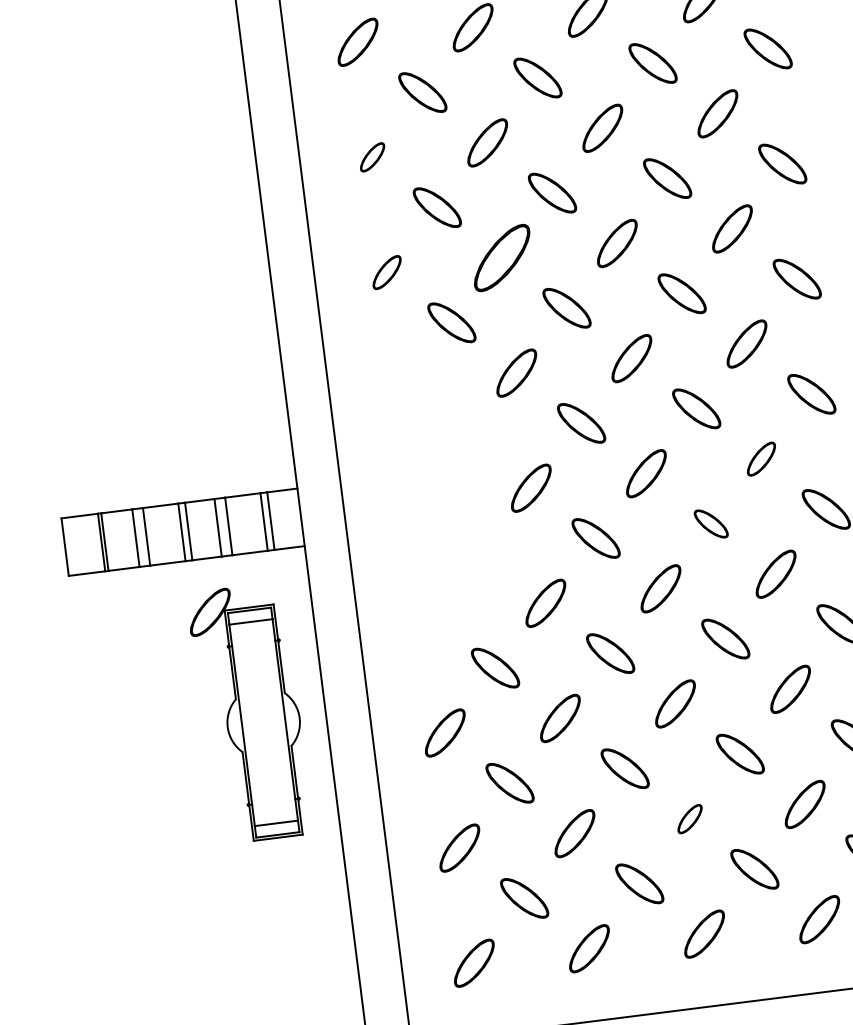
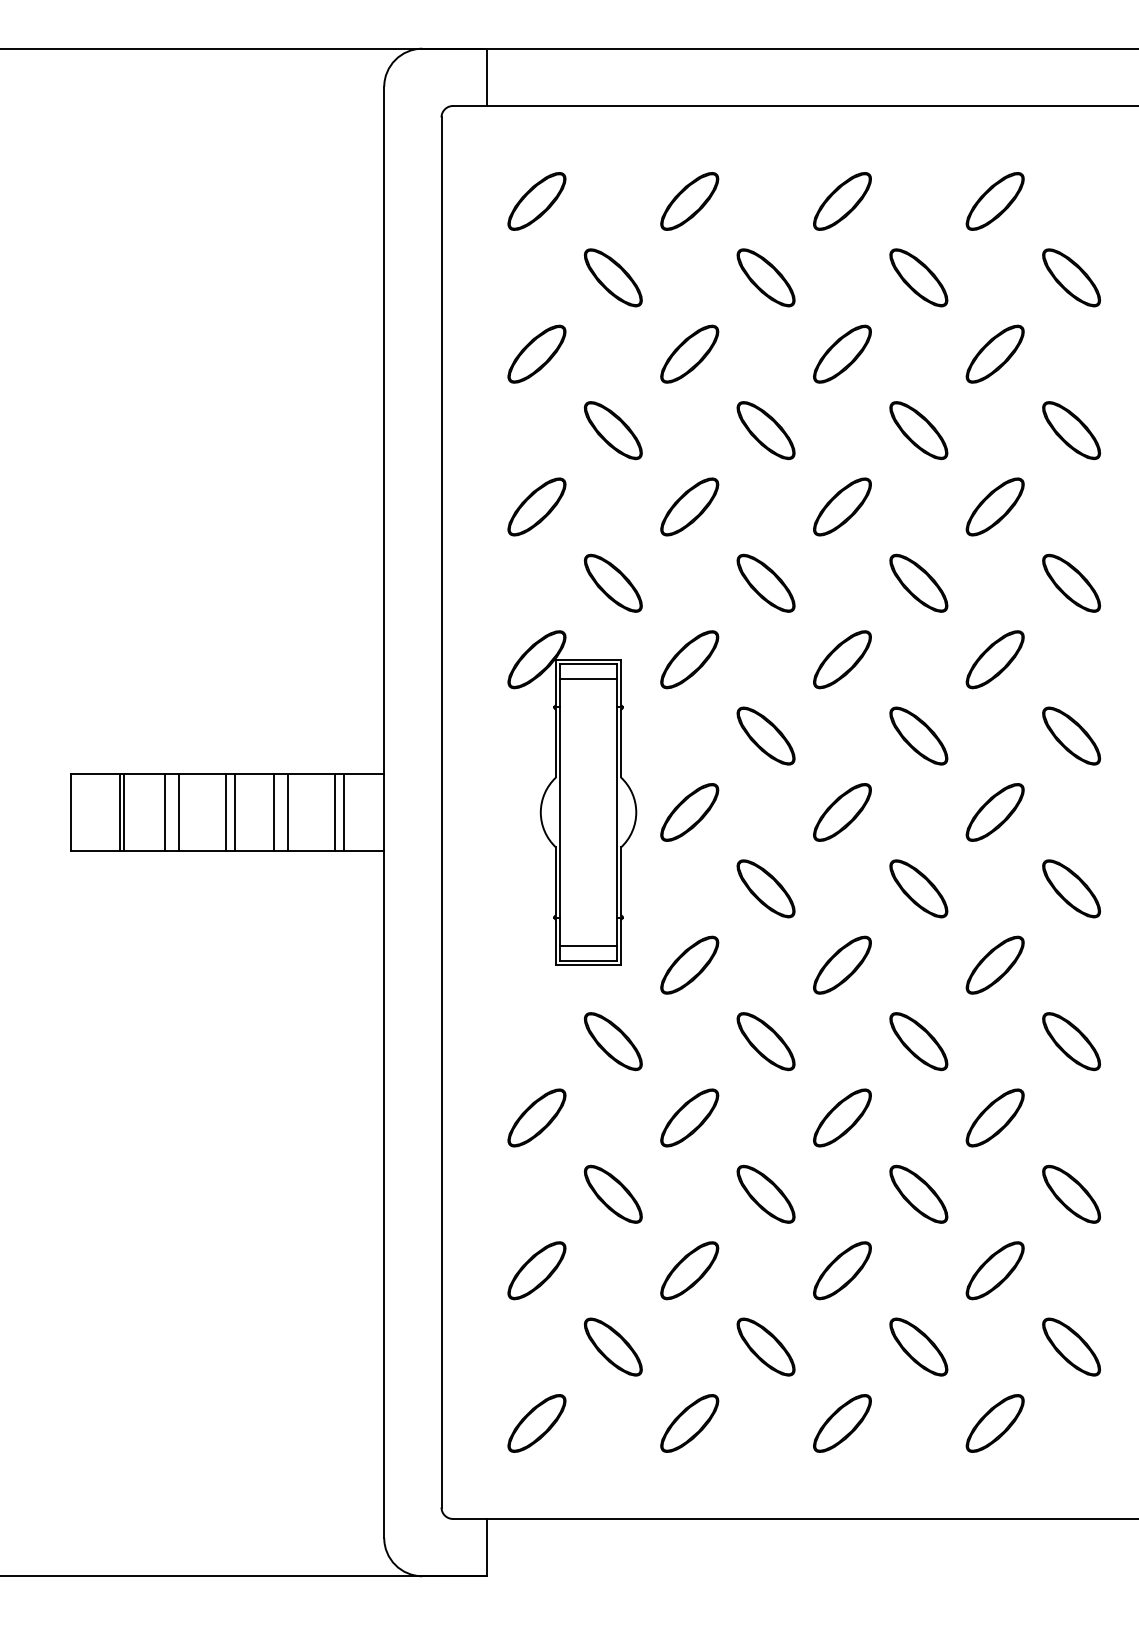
part: (372, 156) -> (536, 353), size x1.67
part: (502, 257) -> (689, 506), size x0.71
part: (386, 272) -> (536, 506), size x1.43
part: (760, 459) -> (994, 812), size x1.43
part: (710, 523) -> (918, 888), size x1.43
part: (250, 712) -> (572, 797), moved
part: (690, 818) -> (842, 1270), size x1.67

